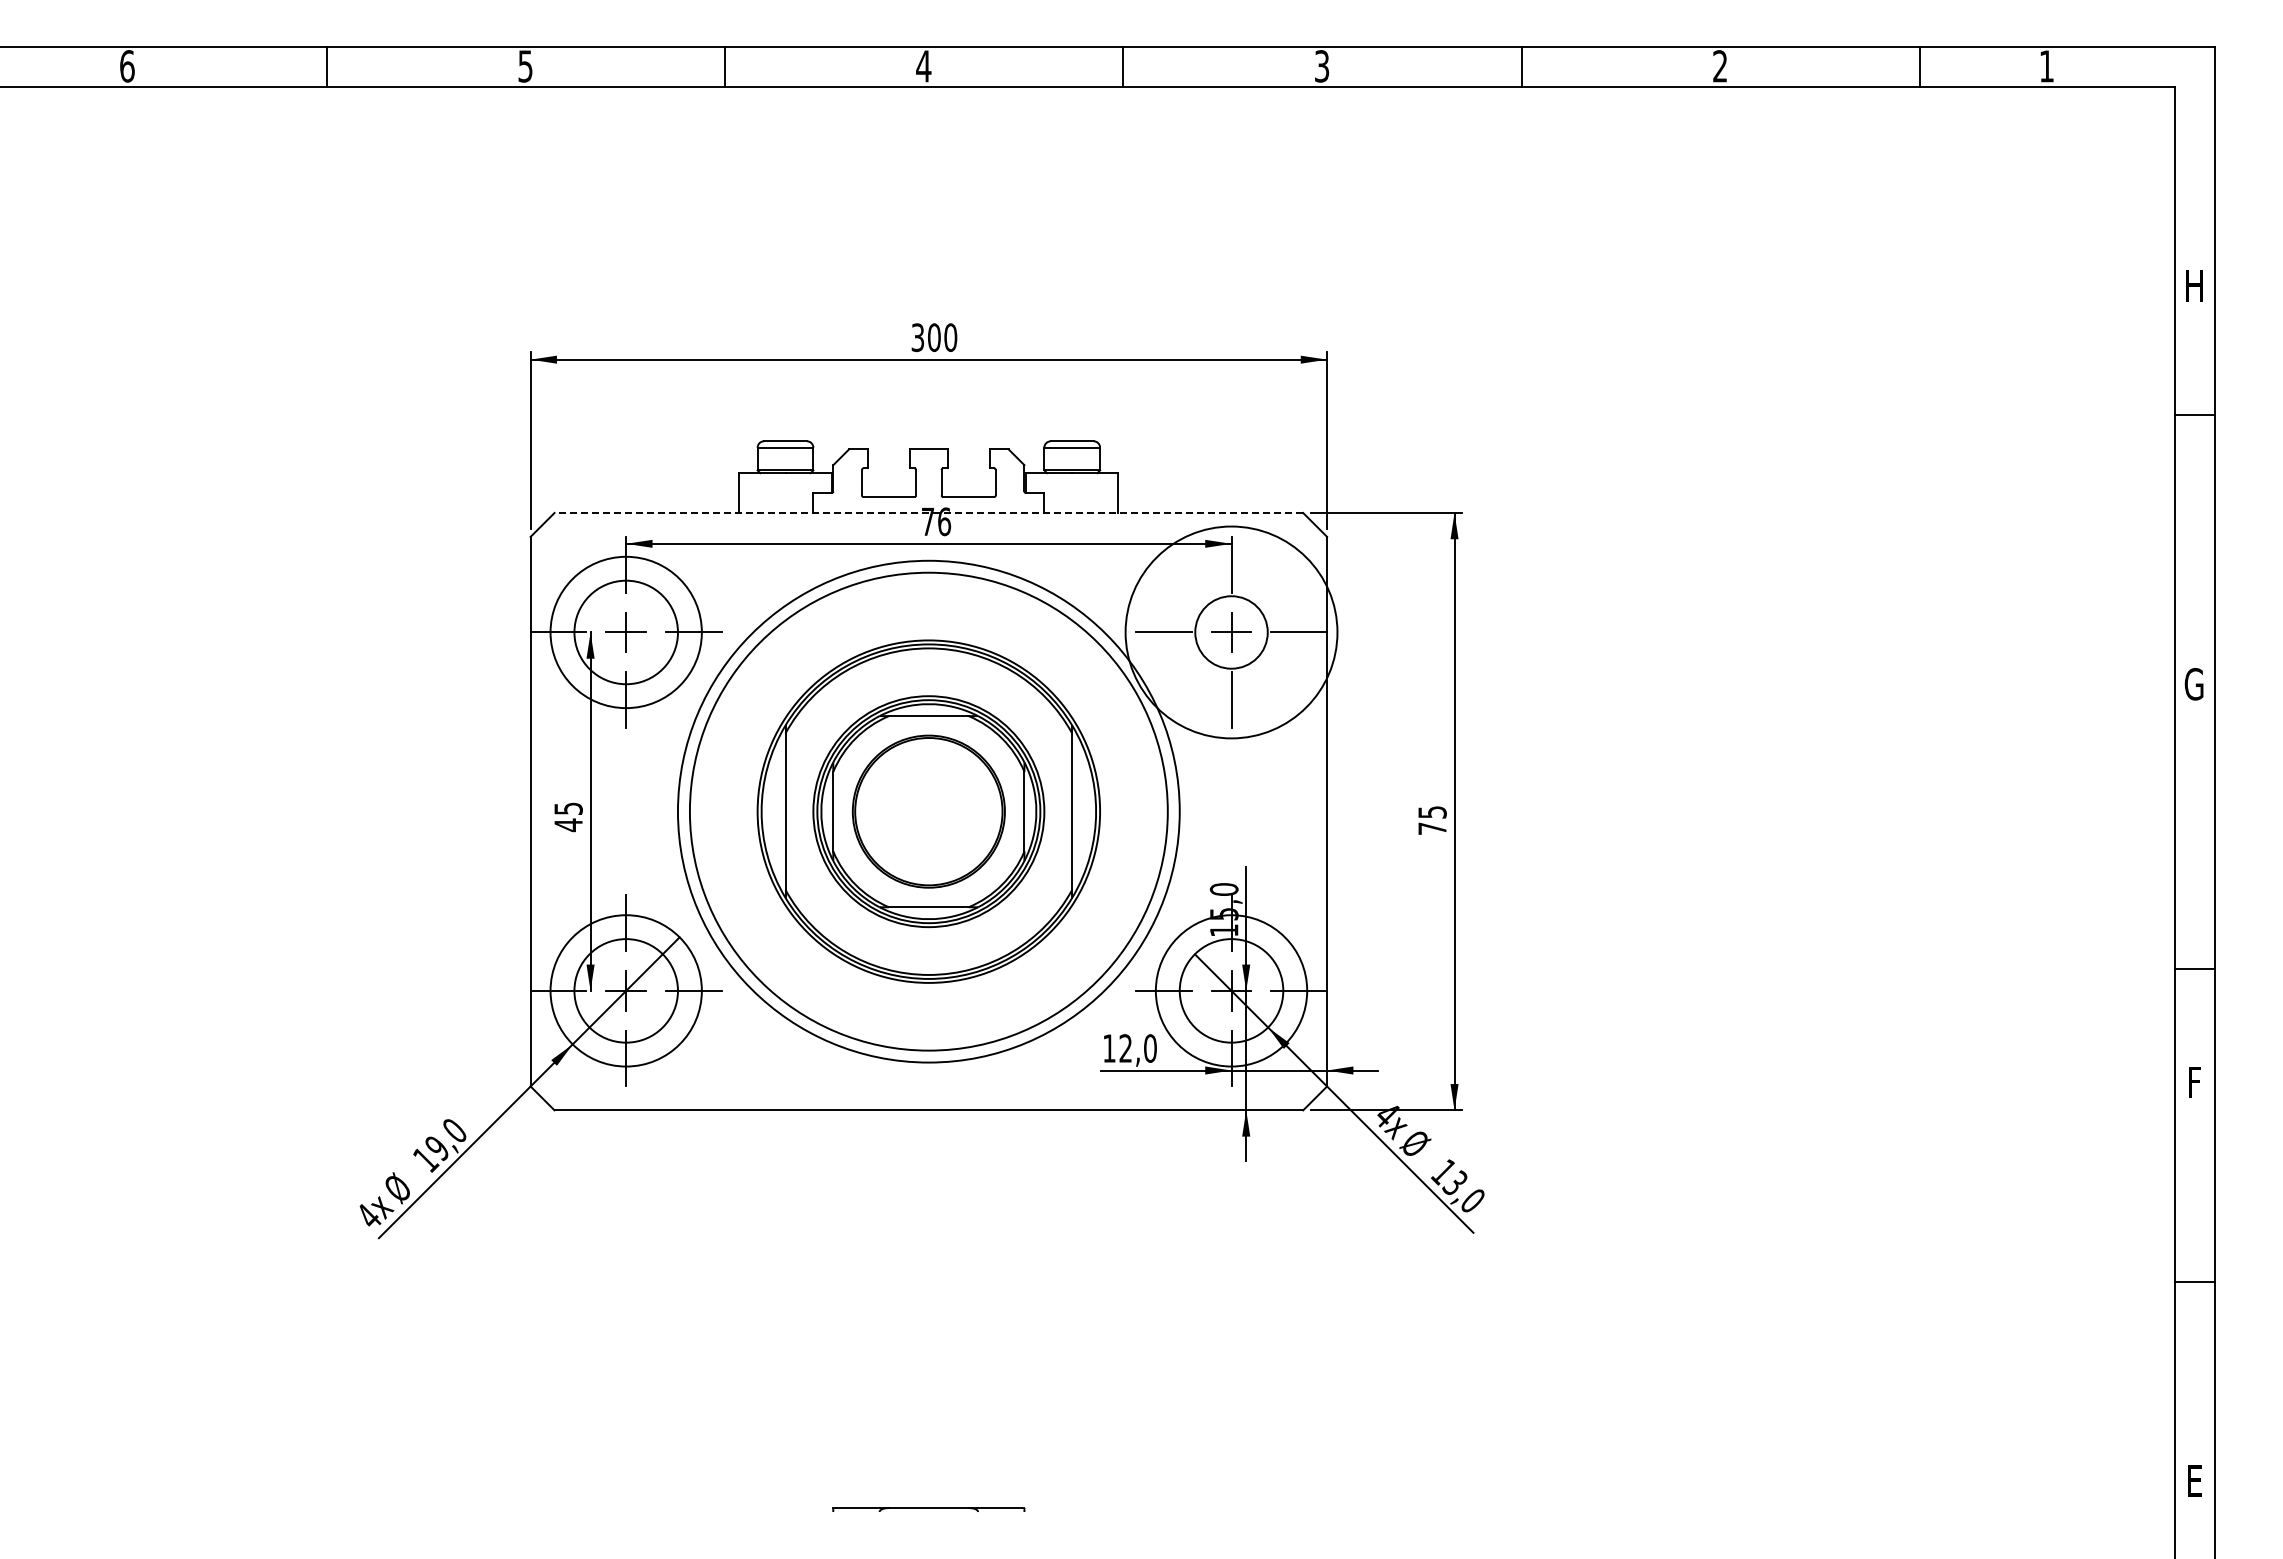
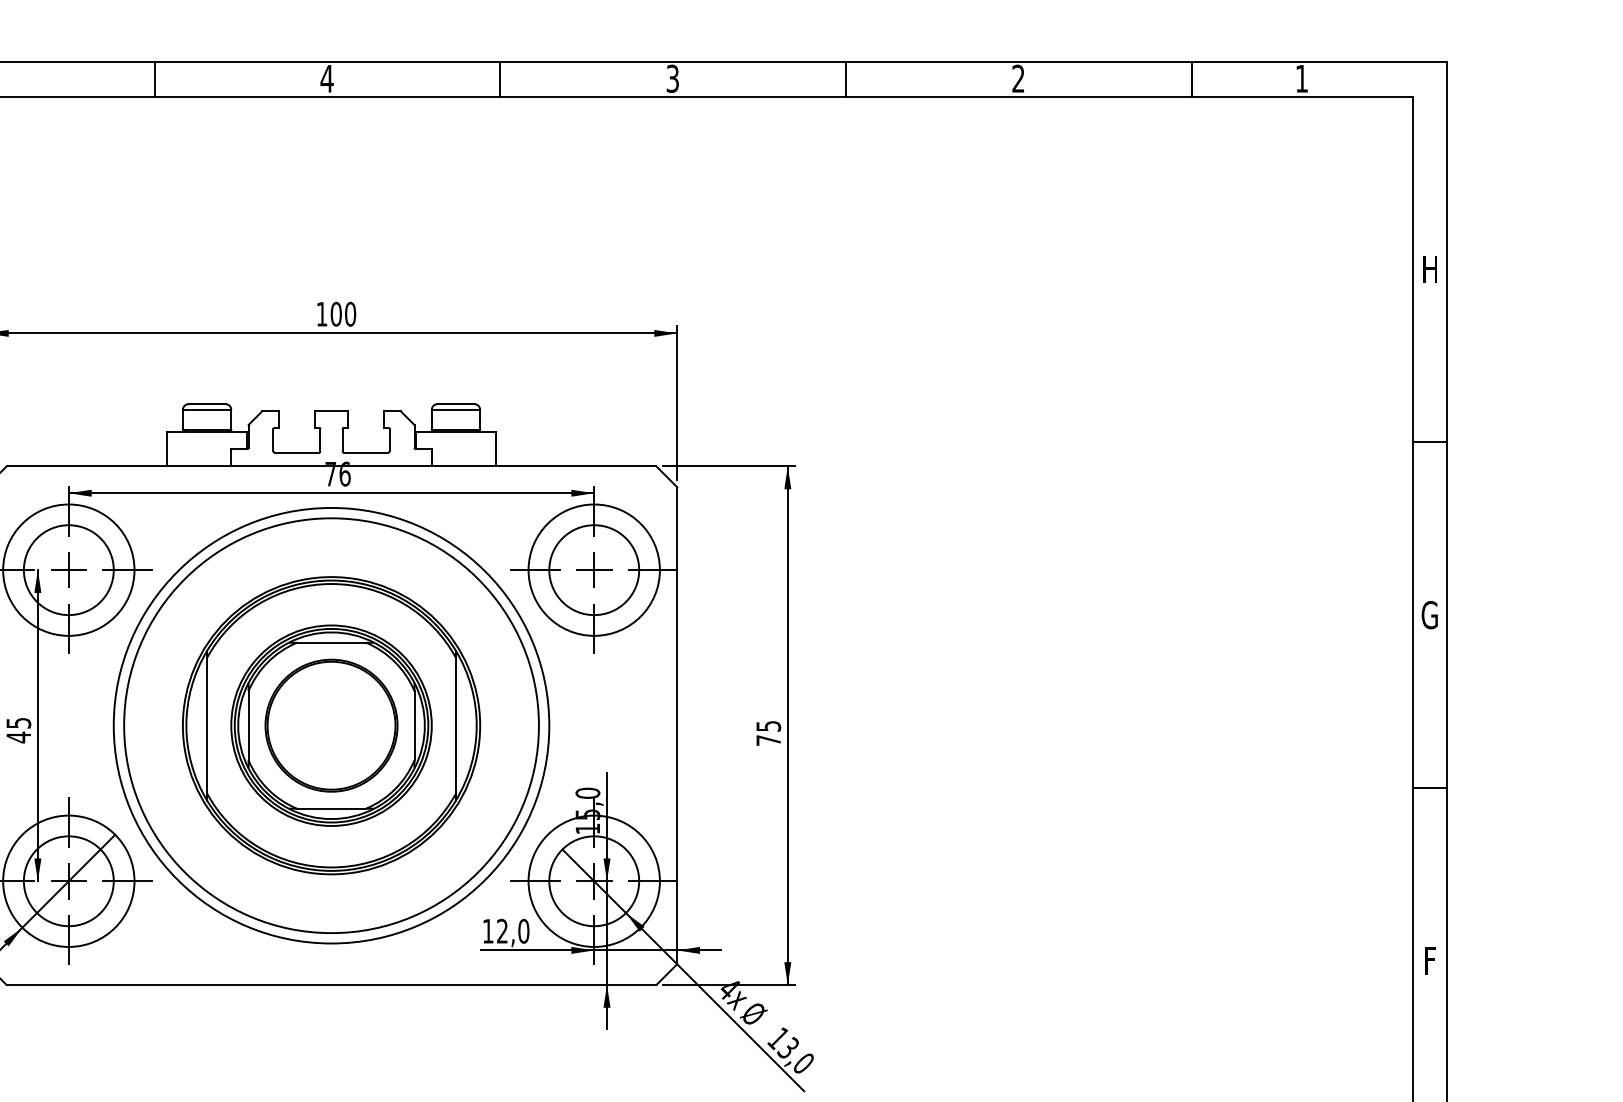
text: (917, 337) -> (321, 314), 300 -> 100
line: (2194, 415) -> (1430, 442), moved
line: (928, 513) -> (331, 466), dashed -> solid
circle: (1231, 632) -> (594, 570), size x0.71
circle: (1231, 632) -> (594, 570), size x1.43
line: (2194, 969) -> (1430, 788), moved

